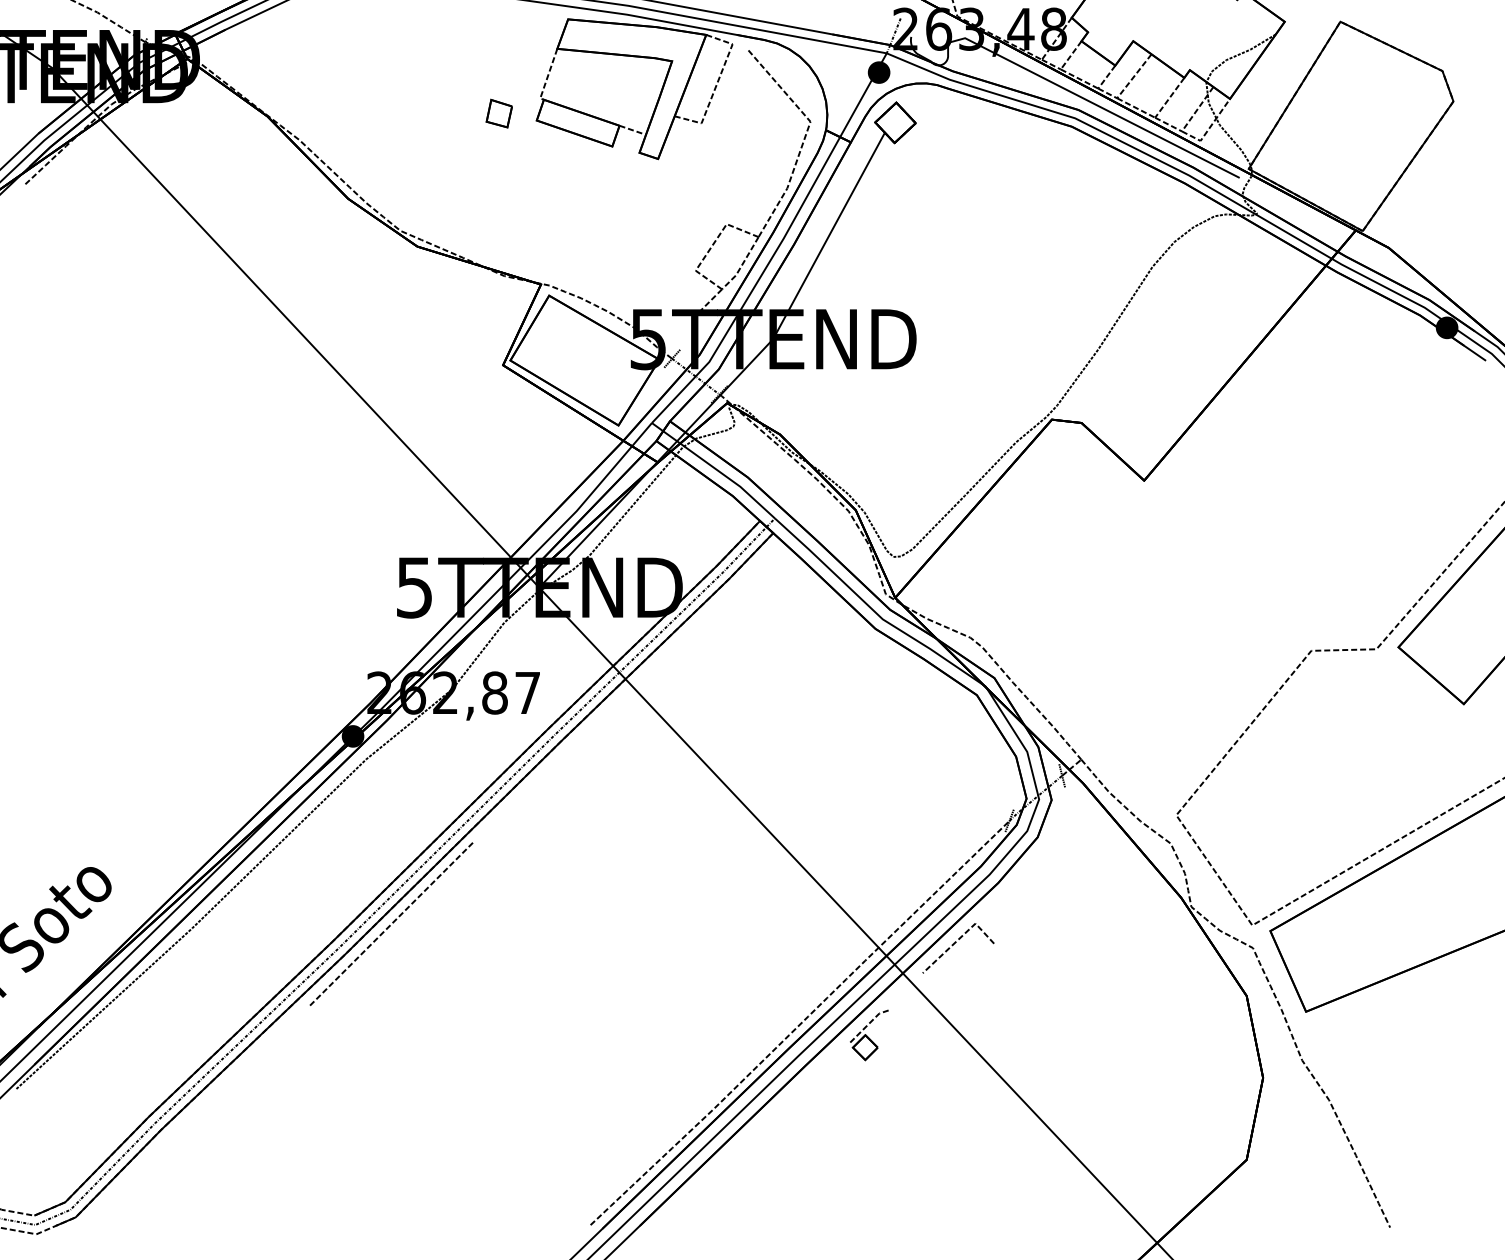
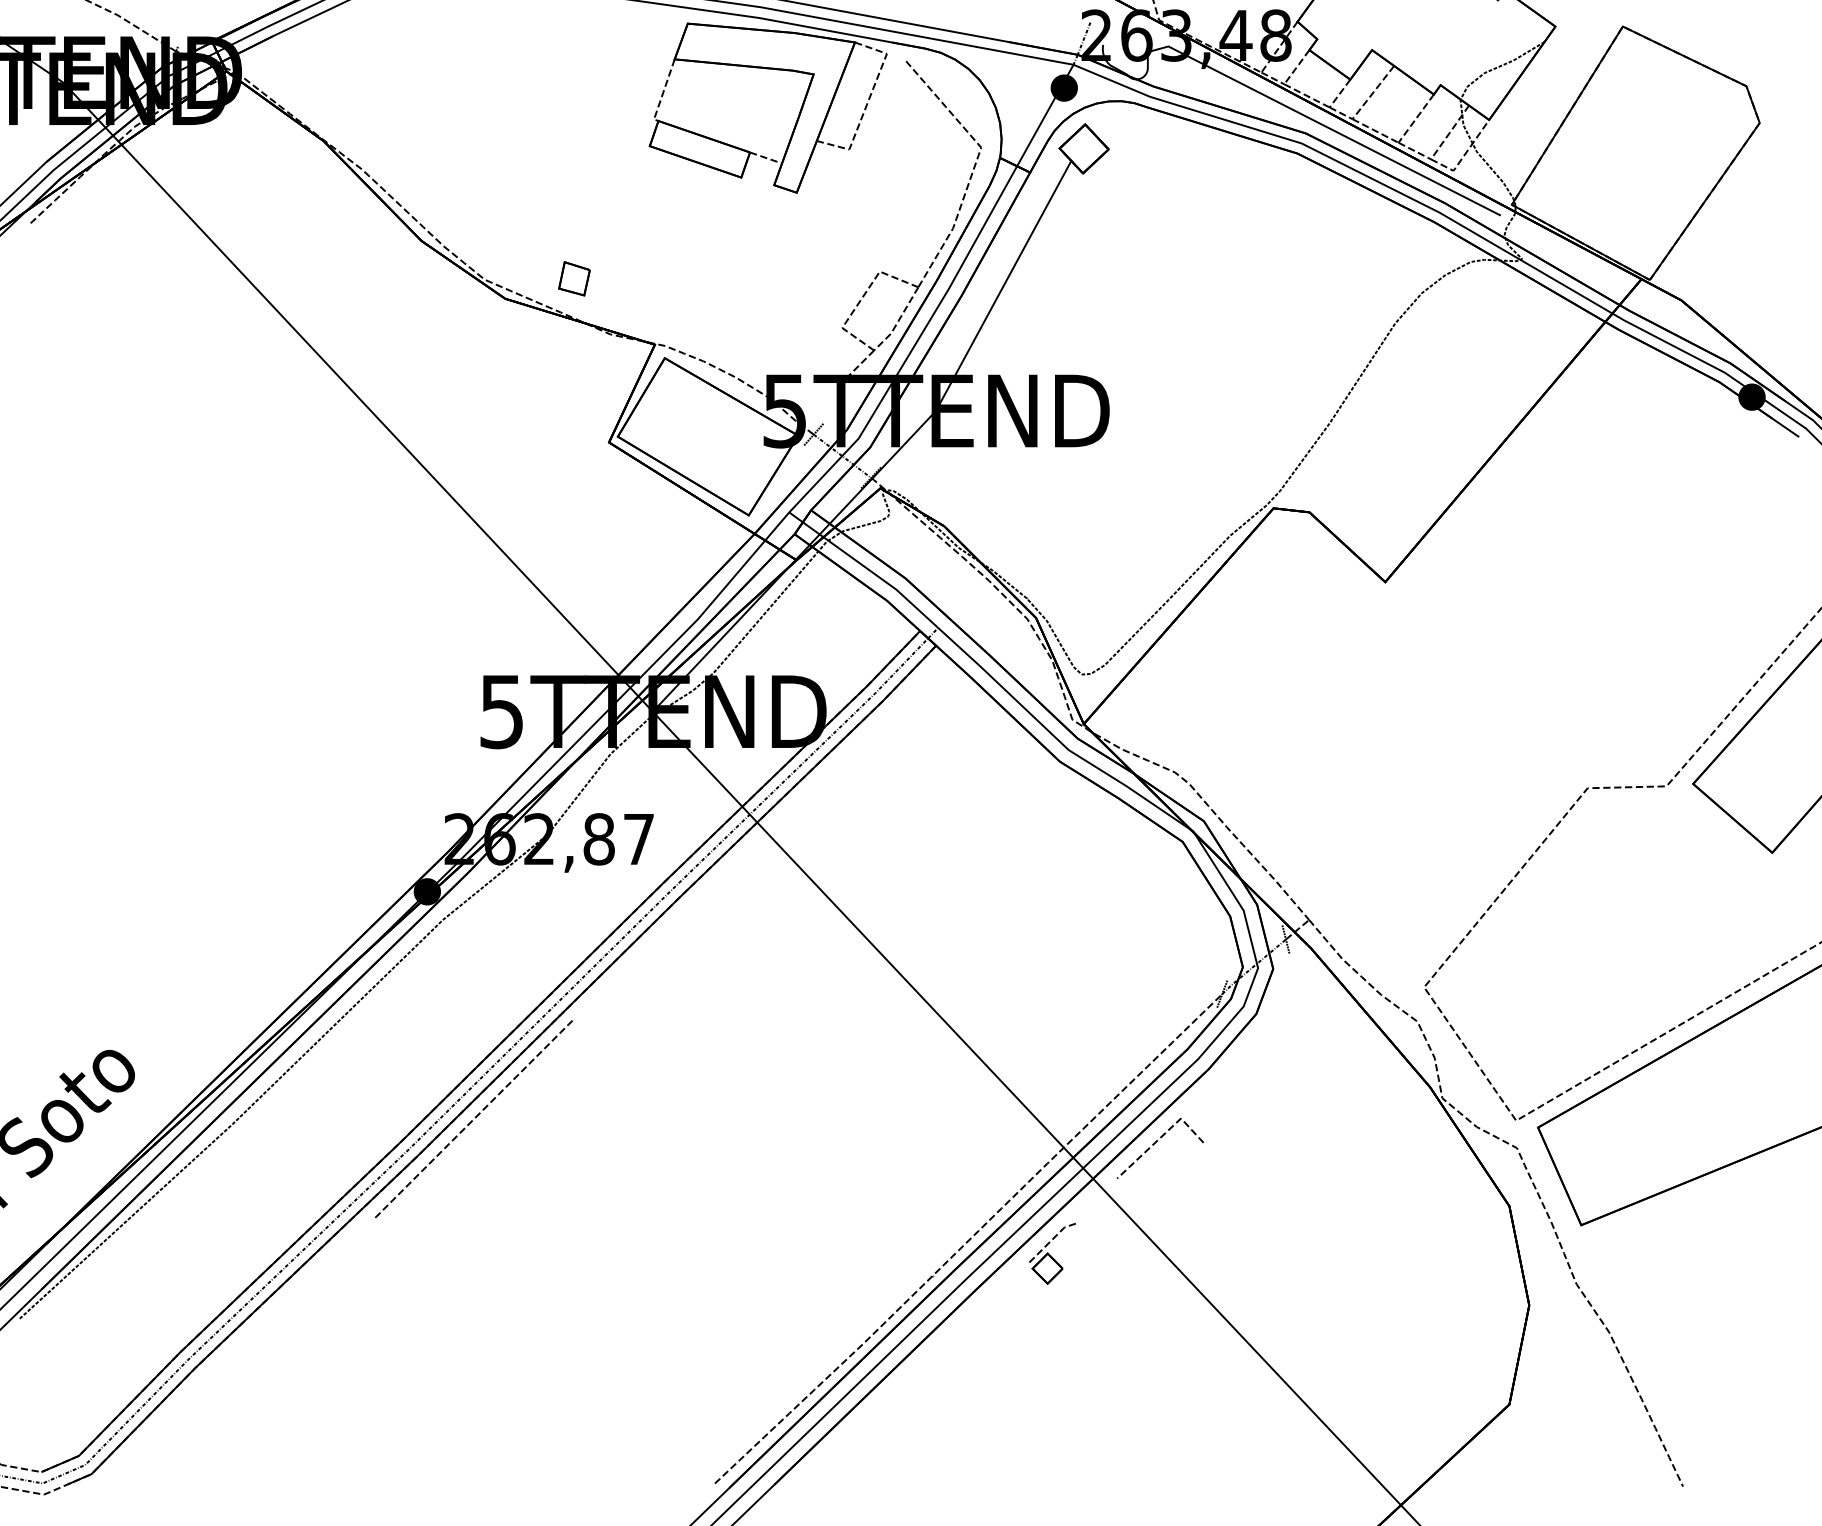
part: (499, 113) -> (574, 278), moved

